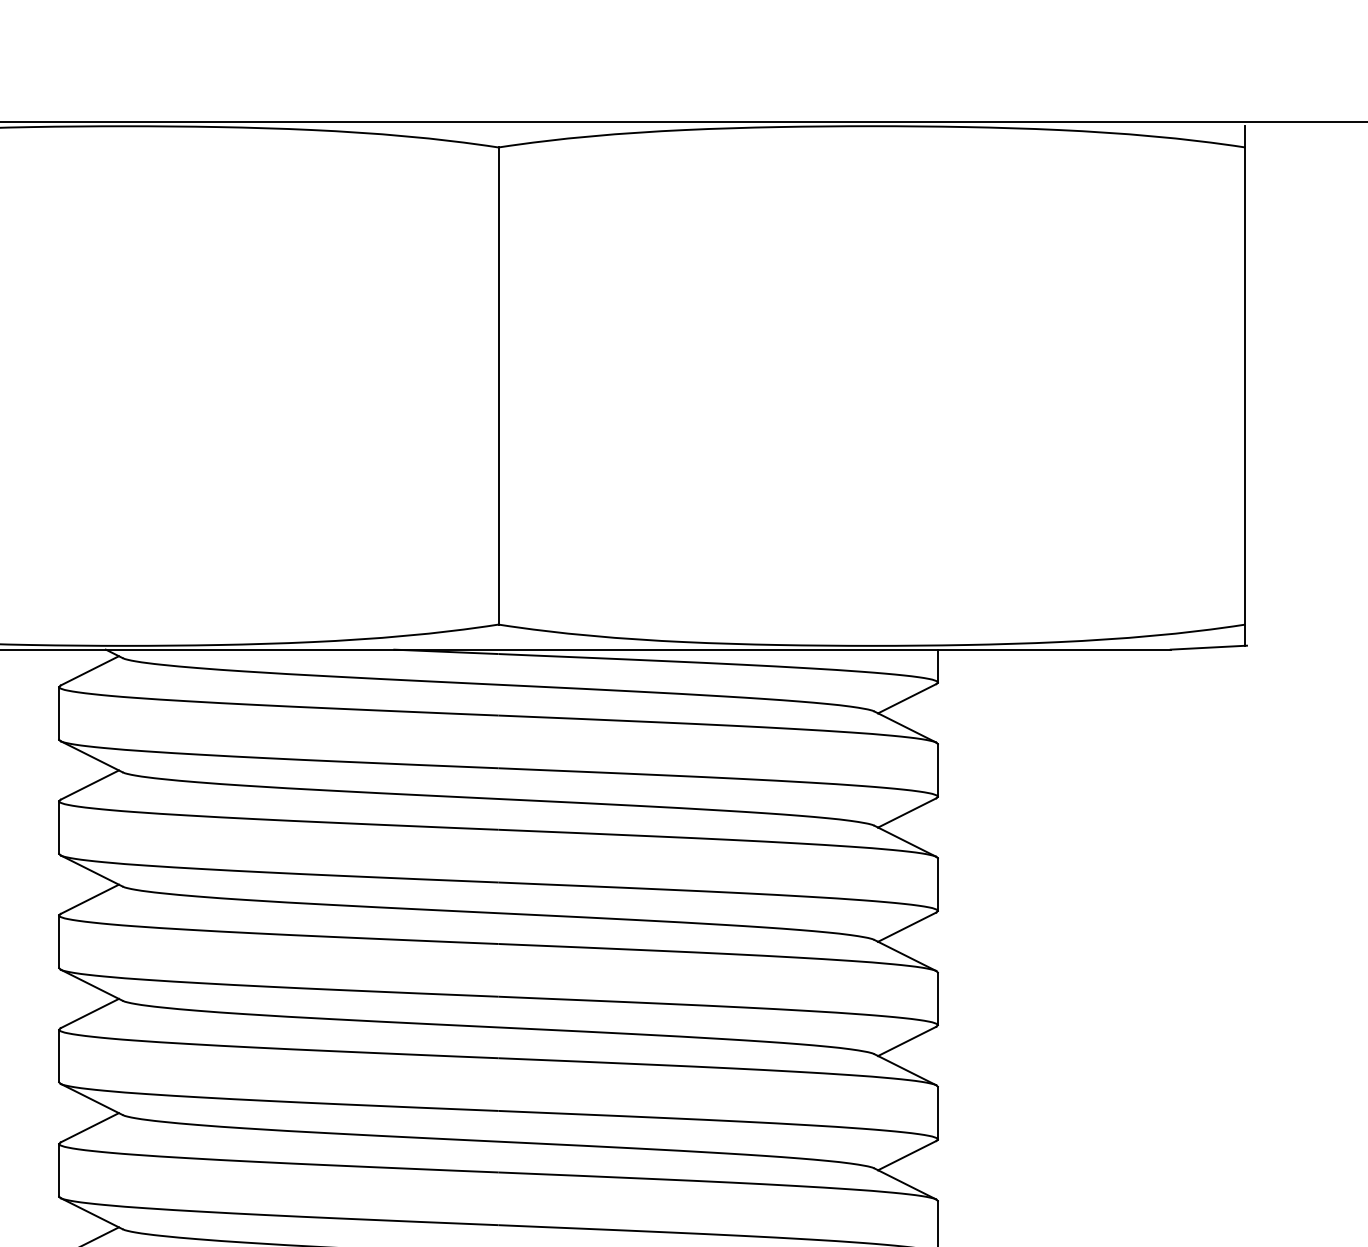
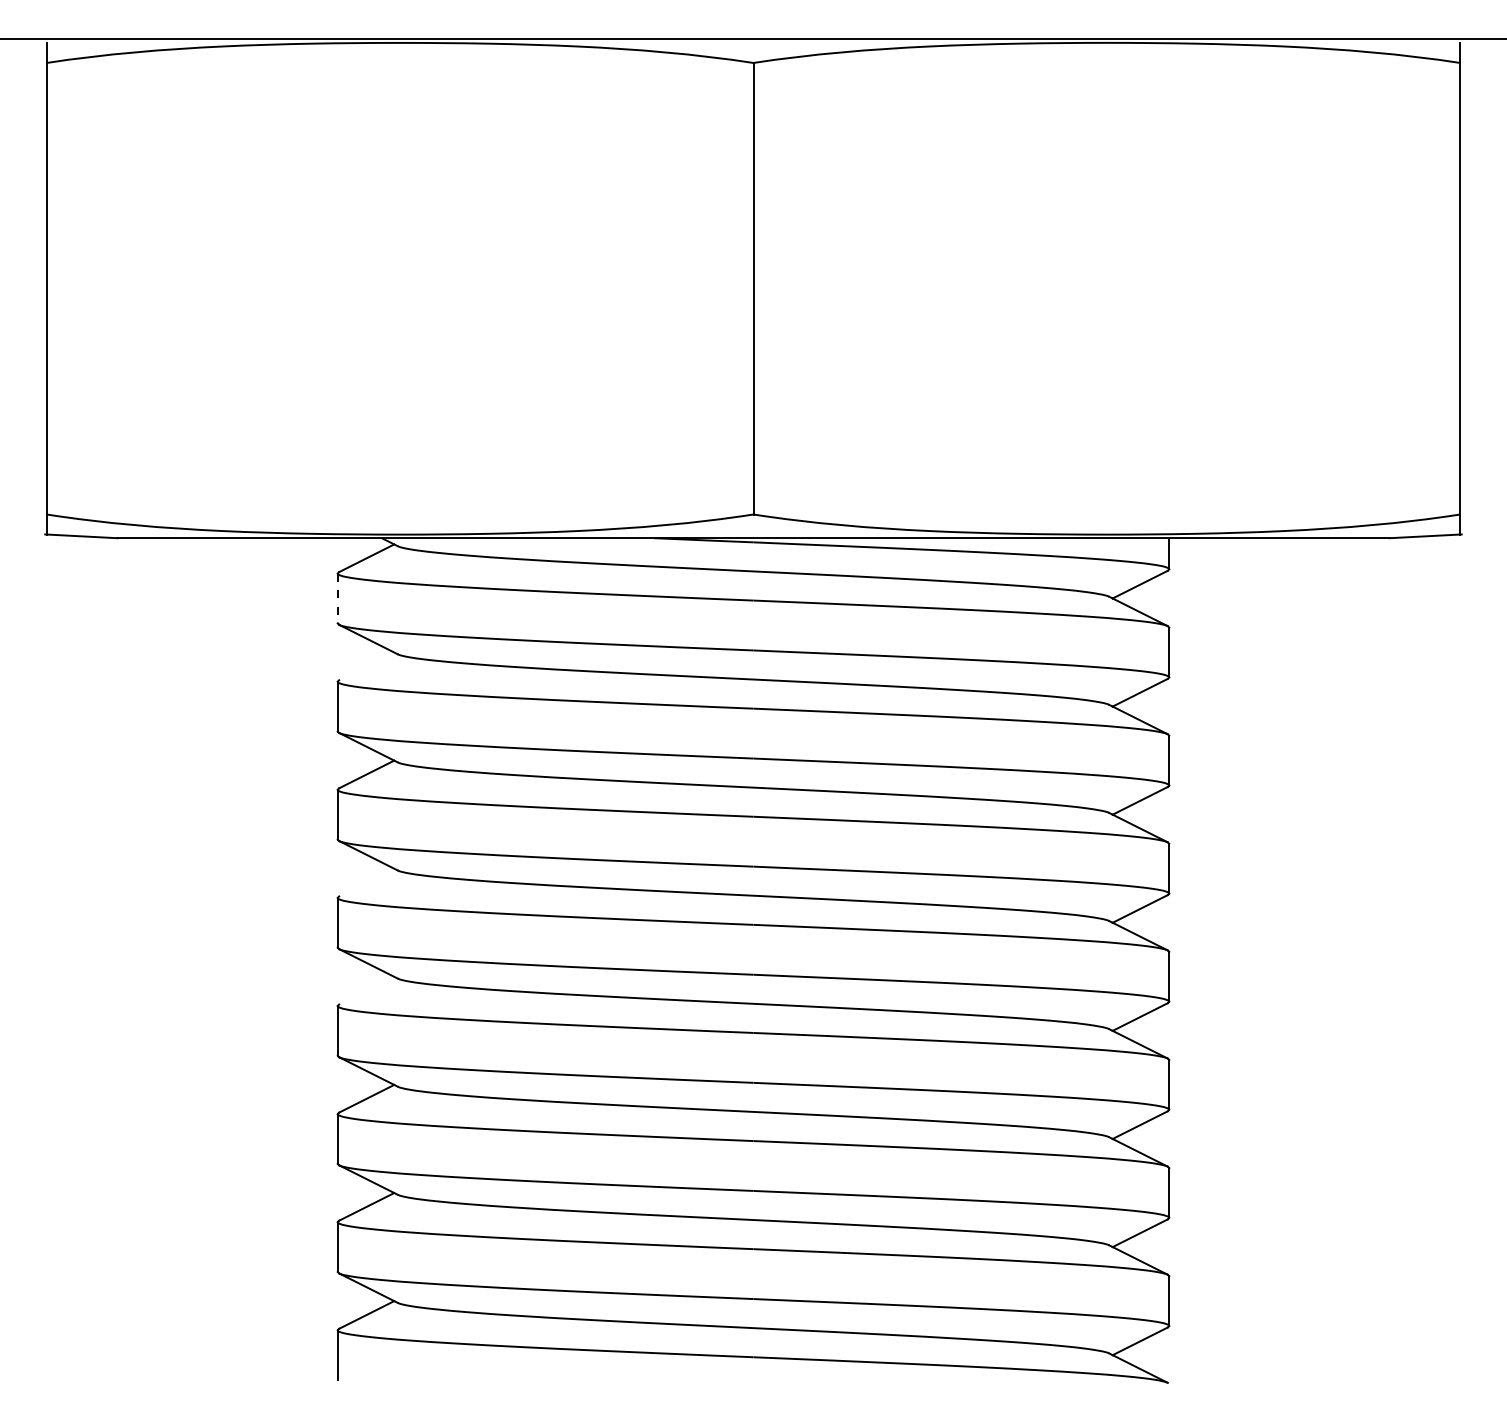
line: (58, 713) -> (337, 598), solid -> dashed
line: (89, 785) -> (366, 666), removed
line: (89, 1013) -> (366, 882), removed
line: (89, 1127) -> (366, 990), removed

